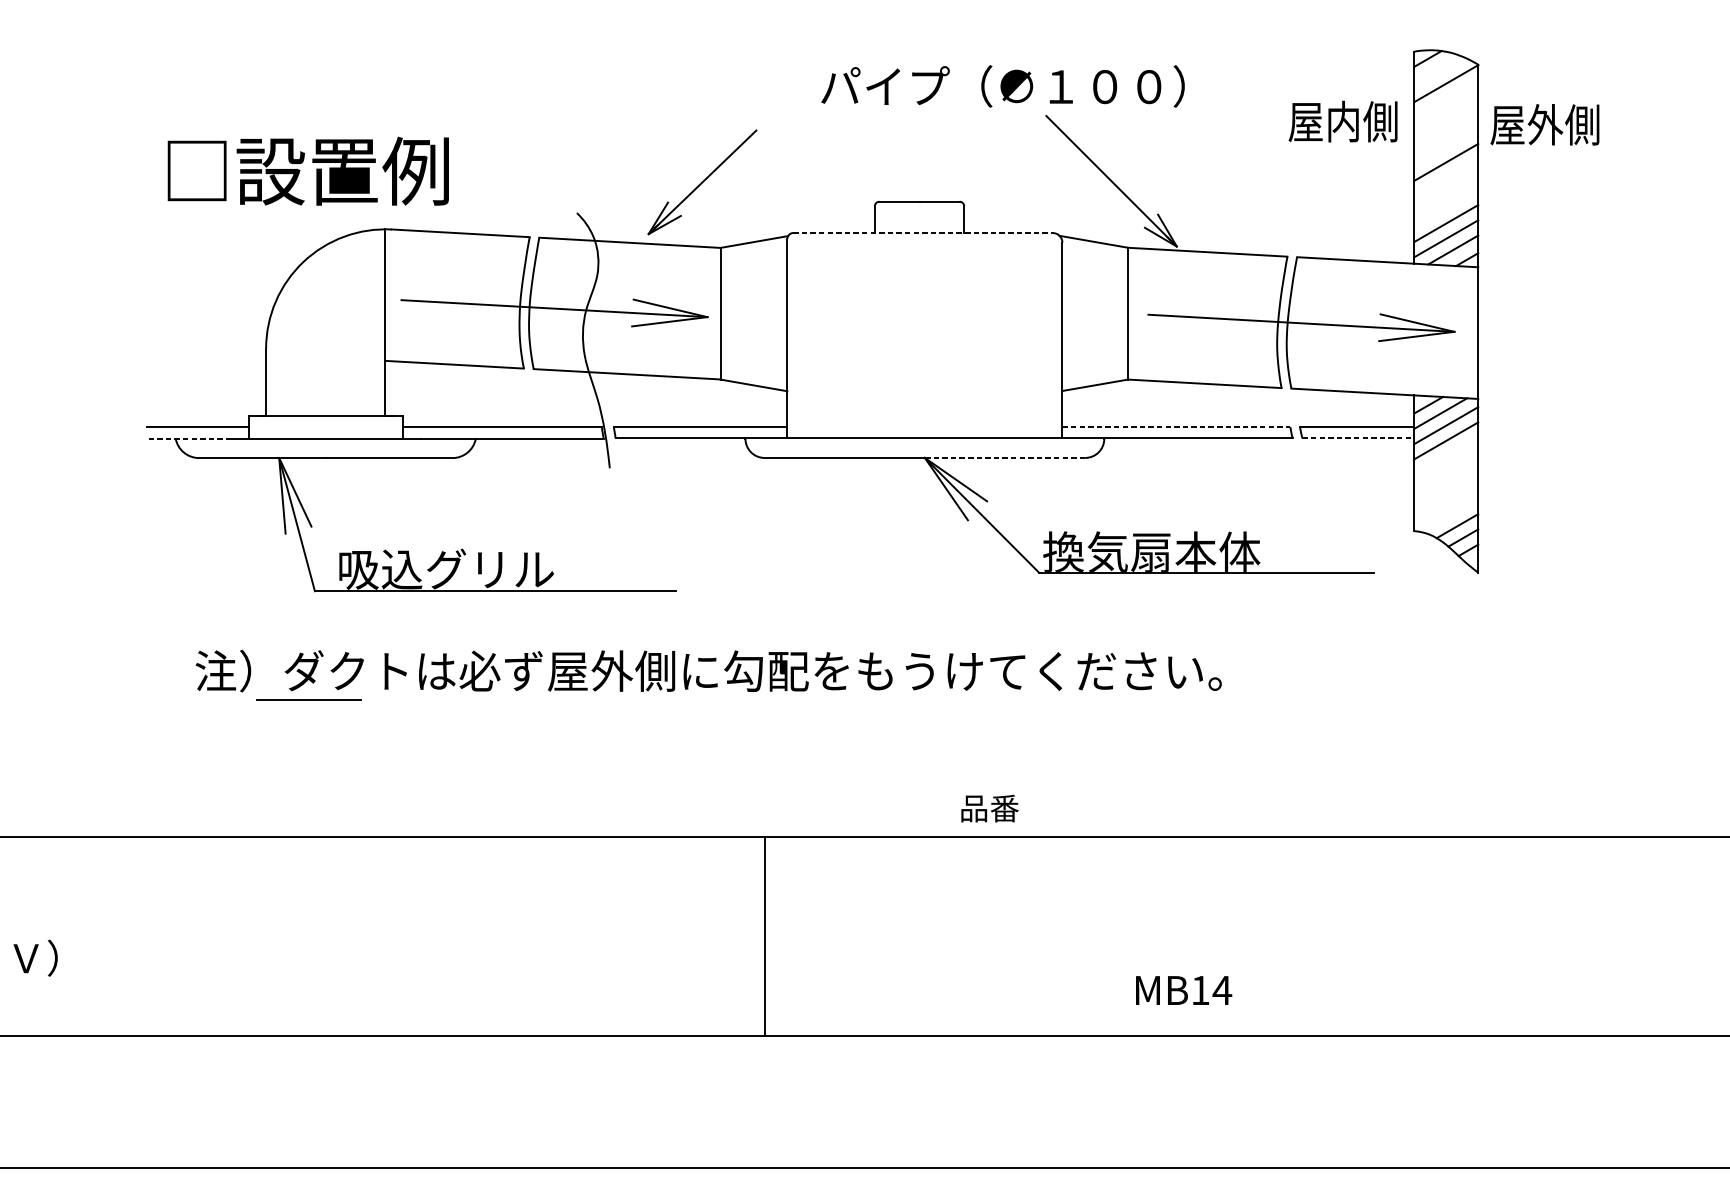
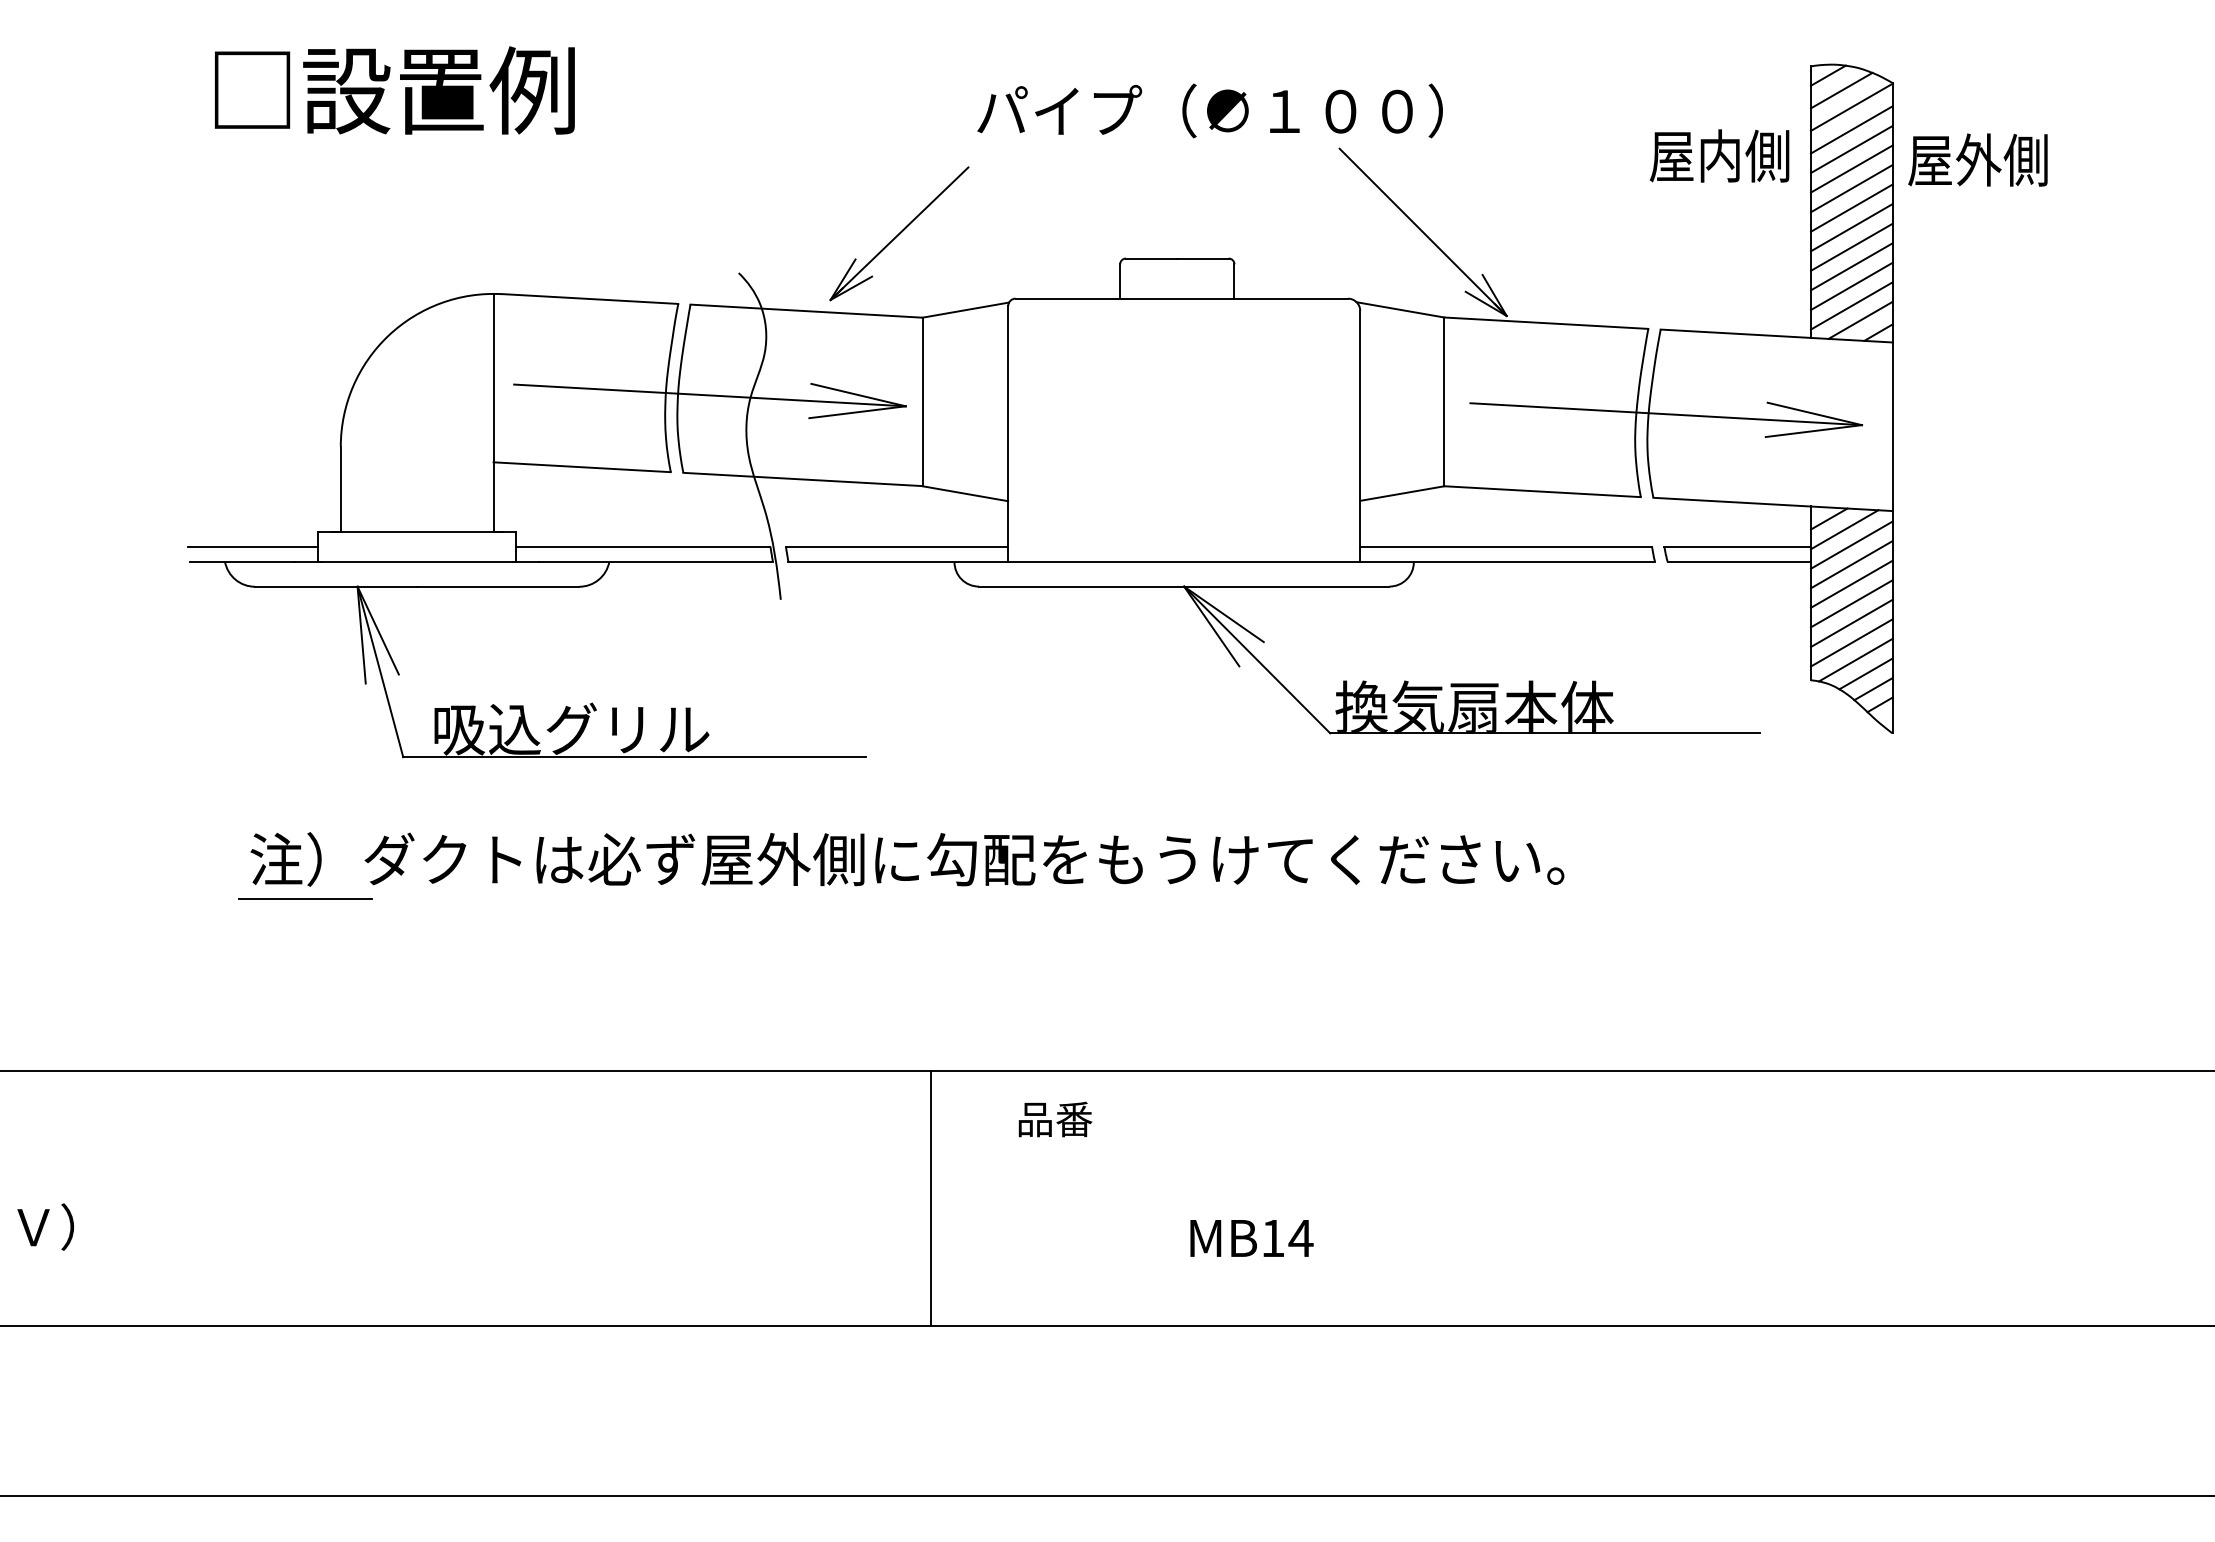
line: (1438, 70) -> (1841, 90), added
text: (1002, 86) -> (1209, 110), moved
line: (1446, 100) -> (1851, 129), added
line: (1446, 116) -> (1851, 149), added
line: (1446, 131) -> (1851, 168), added
line: (1446, 147) -> (1851, 188), added
text: (308, 171) -> (394, 90), moved
line: (1446, 177) -> (1851, 227), added
line: (1446, 192) -> (1851, 246), added
line: (1446, 207) -> (1851, 266), added
line: (923, 232) -> (1182, 298), dashed -> solid
line: (1176, 427) -> (1506, 547), dashed -> solid
line: (190, 438) -> (243, 561), dashed -> solid
line: (1358, 438) -> (1739, 561), dashed -> solid
line: (1446, 455) -> (1851, 583), added
line: (1004, 457) -> (1286, 586), dashed -> solid
line: (1446, 471) -> (1851, 603), added
line: (1446, 486) -> (1851, 623), added
line: (1446, 501) -> (1851, 642), added
line: (1449, 514) -> (1855, 659), added
line: (308, 699) -> (305, 898), moved
text: (989, 808) -> (1055, 1119), moved
line: (765, 935) -> (930, 1198), moved
text: (1183, 990) -> (1251, 1238), moved

